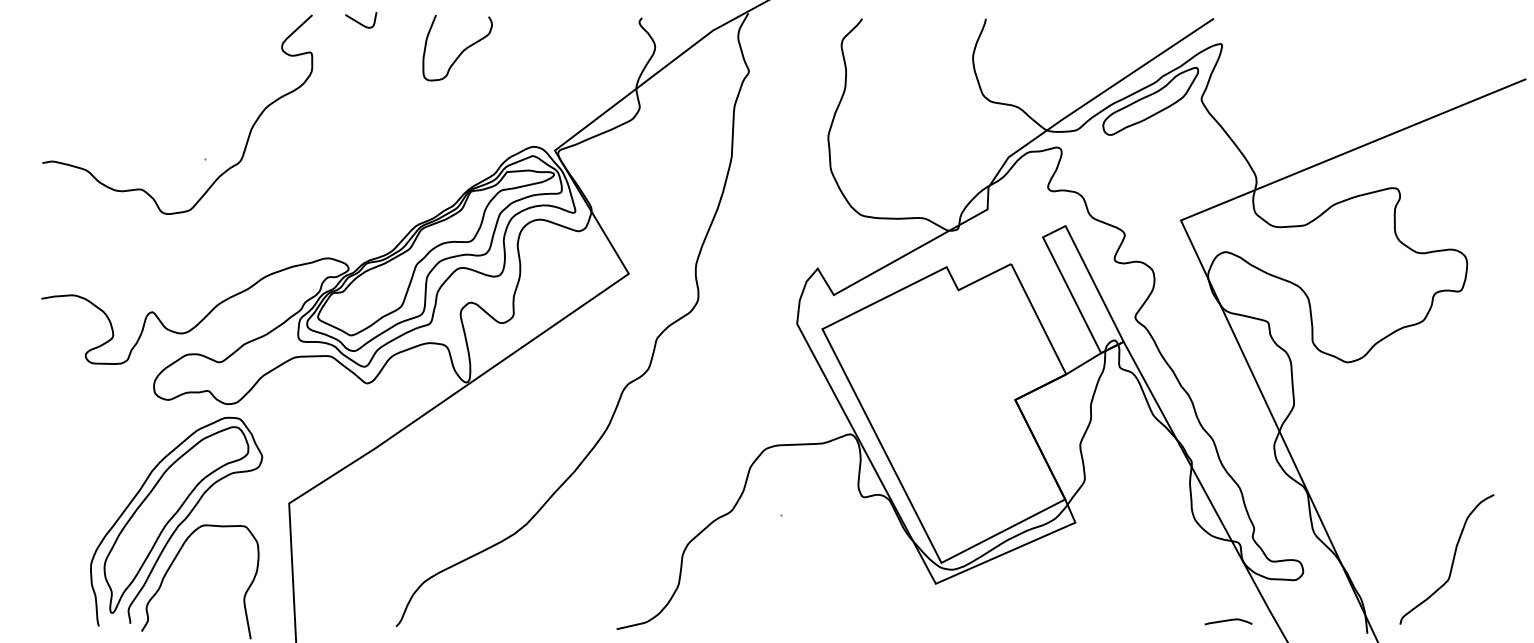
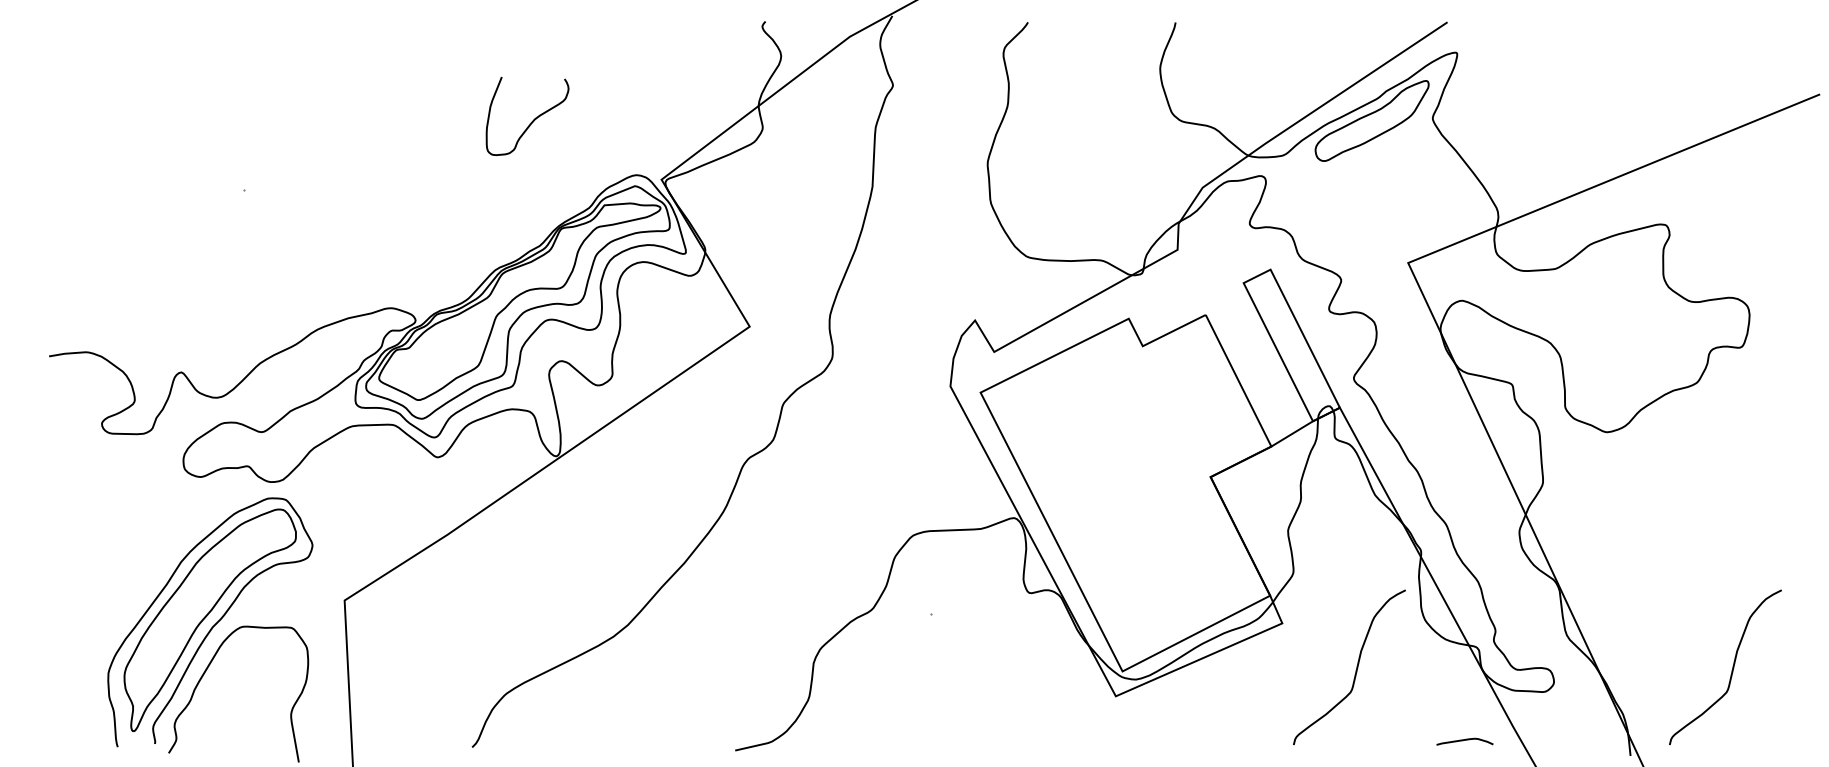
curve: (359, 22) -> (428, 26), removed
curve: (461, 51) -> (532, 120), moved
curve: (225, 170) -> (268, 203), removed
curve: (1136, 562) -> (1355, 670), added

